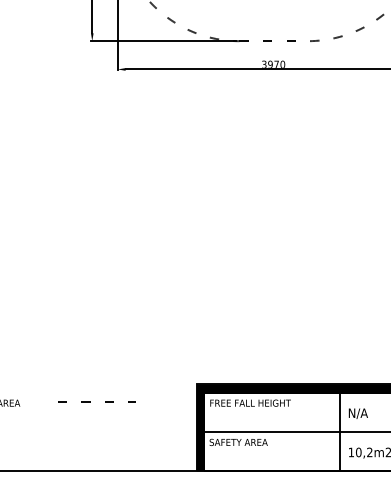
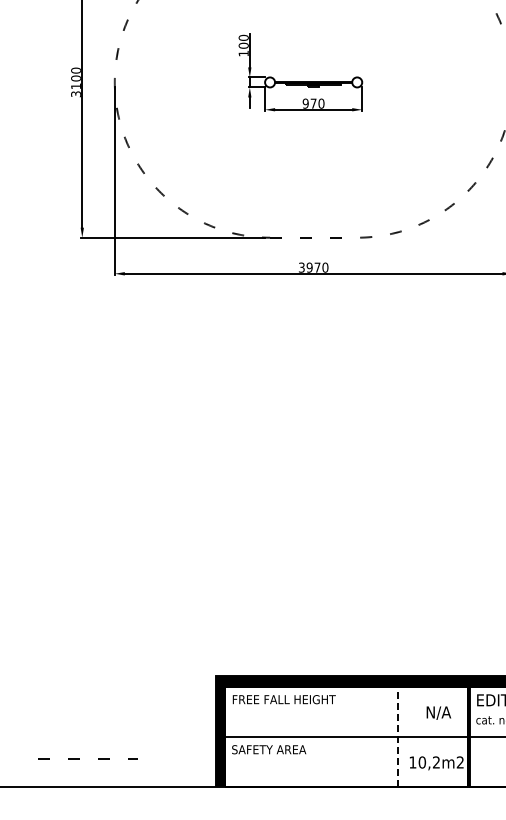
line: (90, 401) -> (79, 758), moved
text: (358, 413) -> (438, 712), moved
line: (340, 432) -> (398, 736), solid -> dashed

